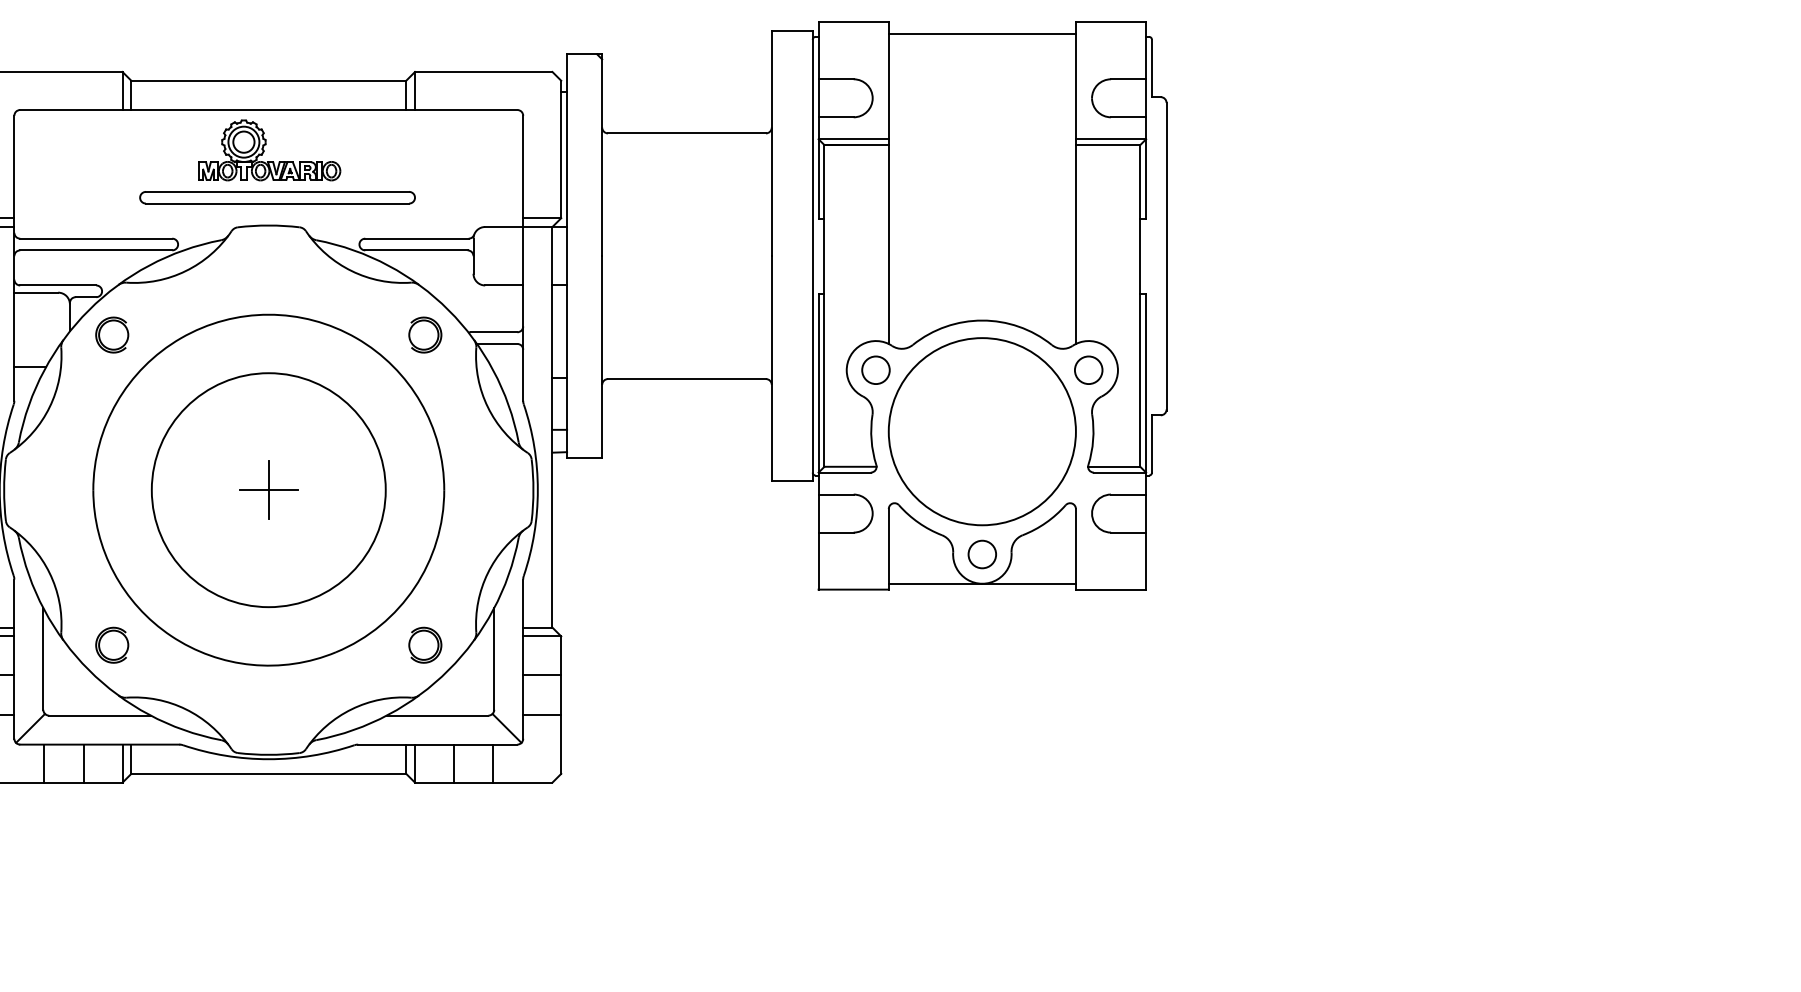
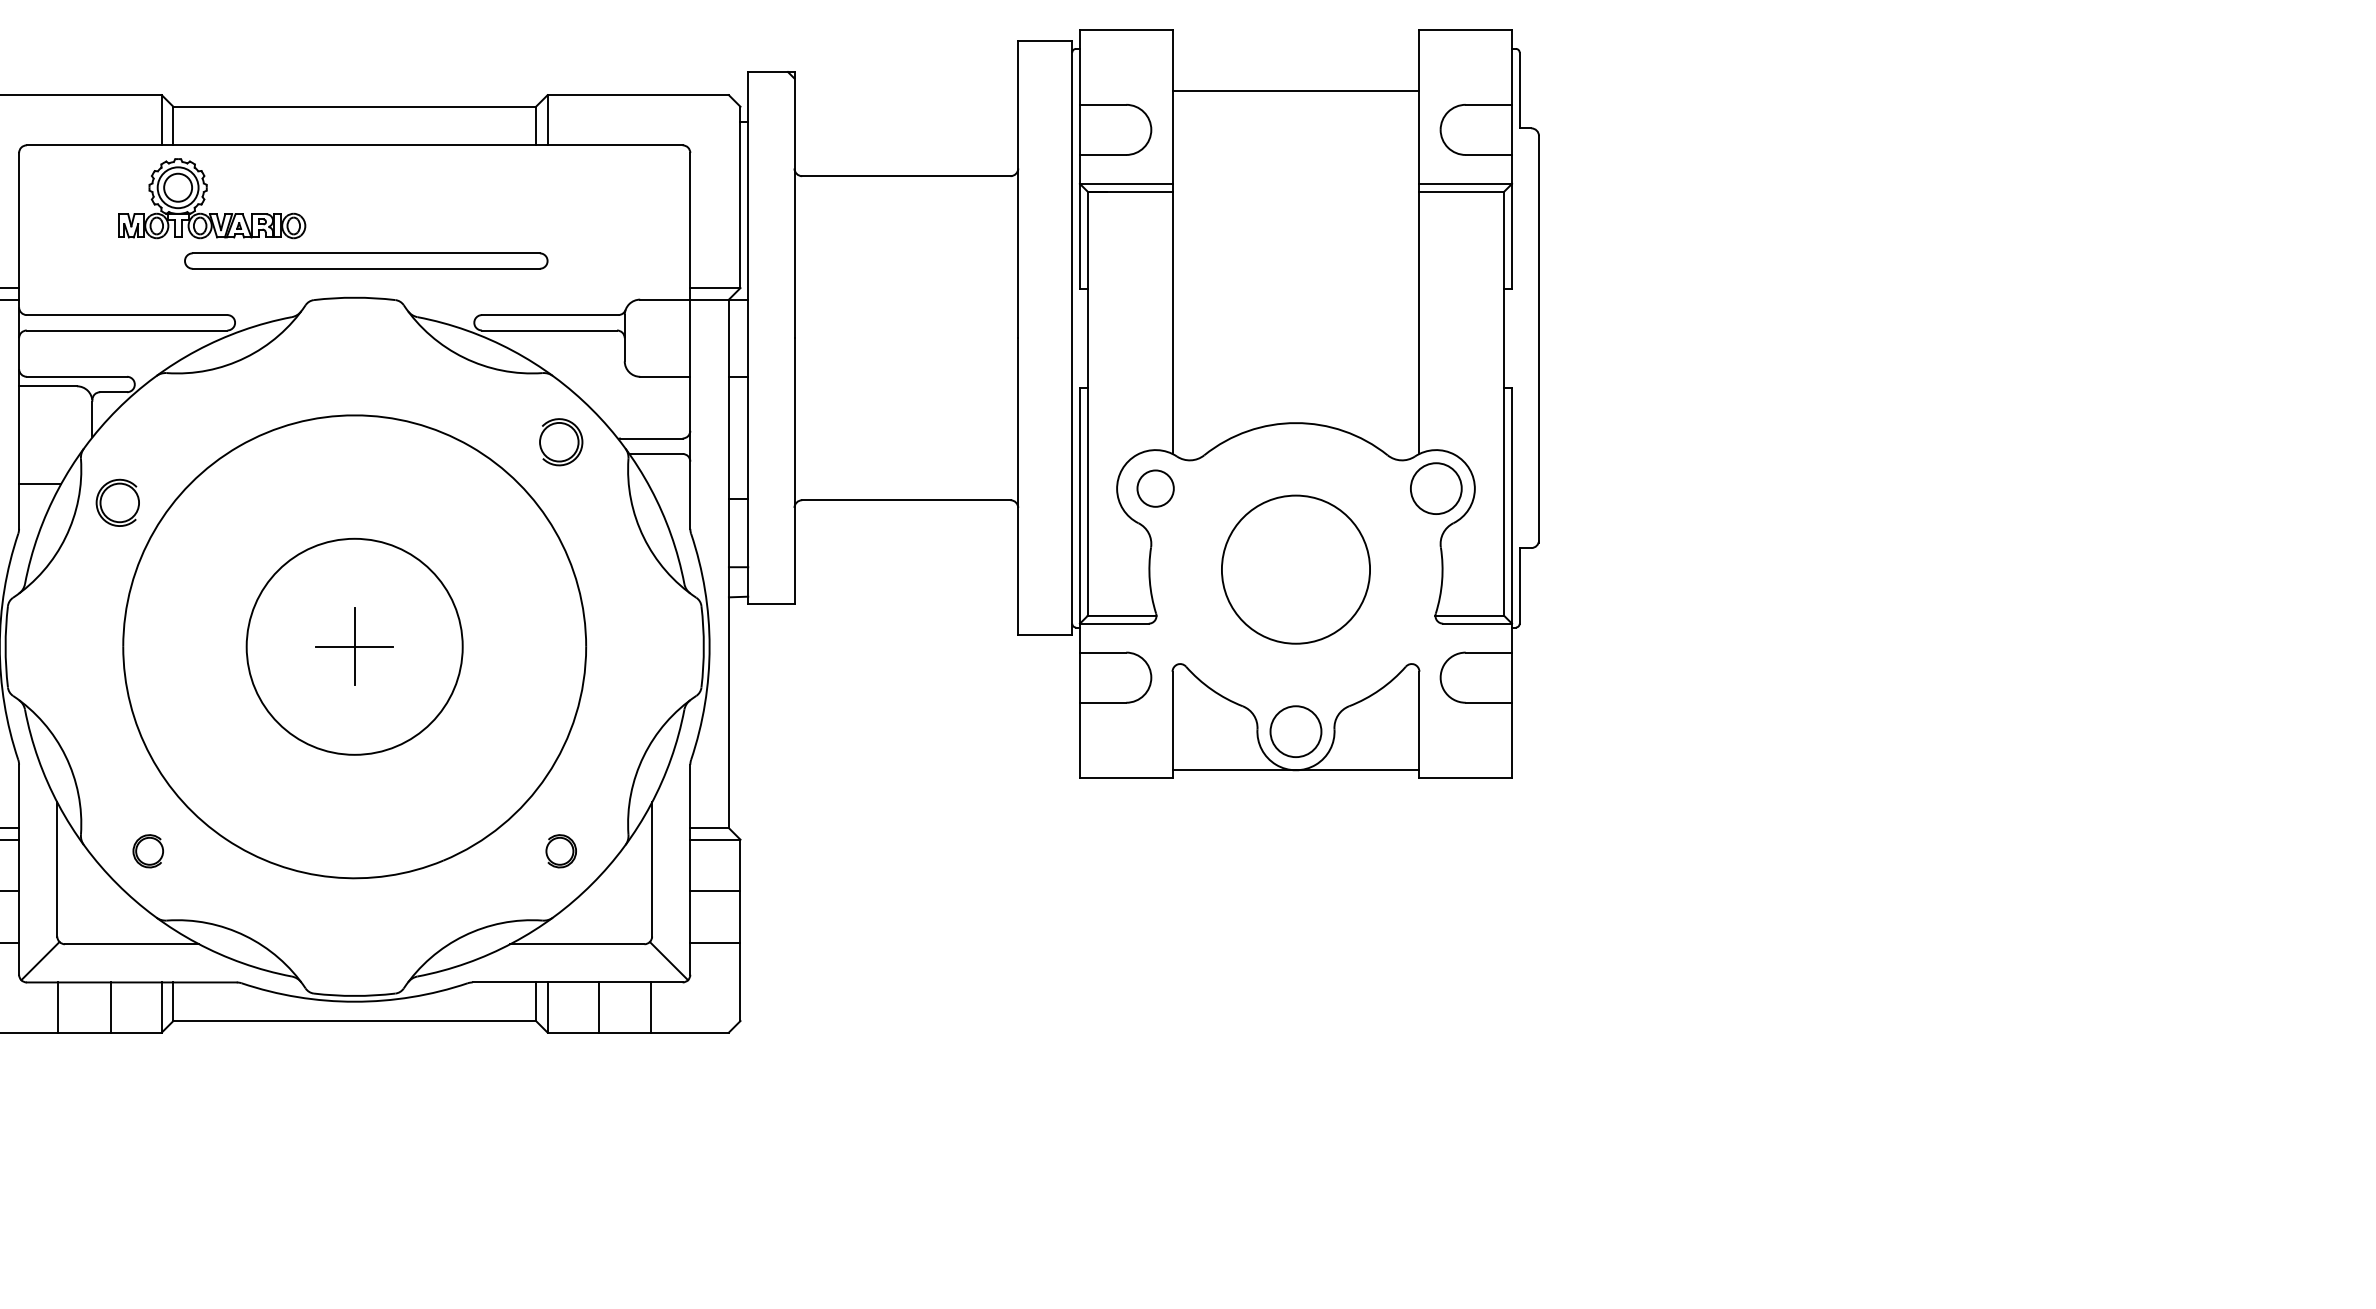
line: (981, 33) -> (1294, 90), moved
part: (269, 150) -> (211, 198), moved
part: (112, 334) -> (118, 502), moved
circle: (1088, 370) -> (1435, 488), size x1.4
circle: (981, 431) -> (1294, 569), size x0.6
circle: (268, 490) -> (354, 647), size x0.7
circle: (982, 554) -> (1296, 731), size x1.4
part: (112, 644) -> (148, 850), size x0.7
part: (425, 644) -> (561, 850), size x0.7

